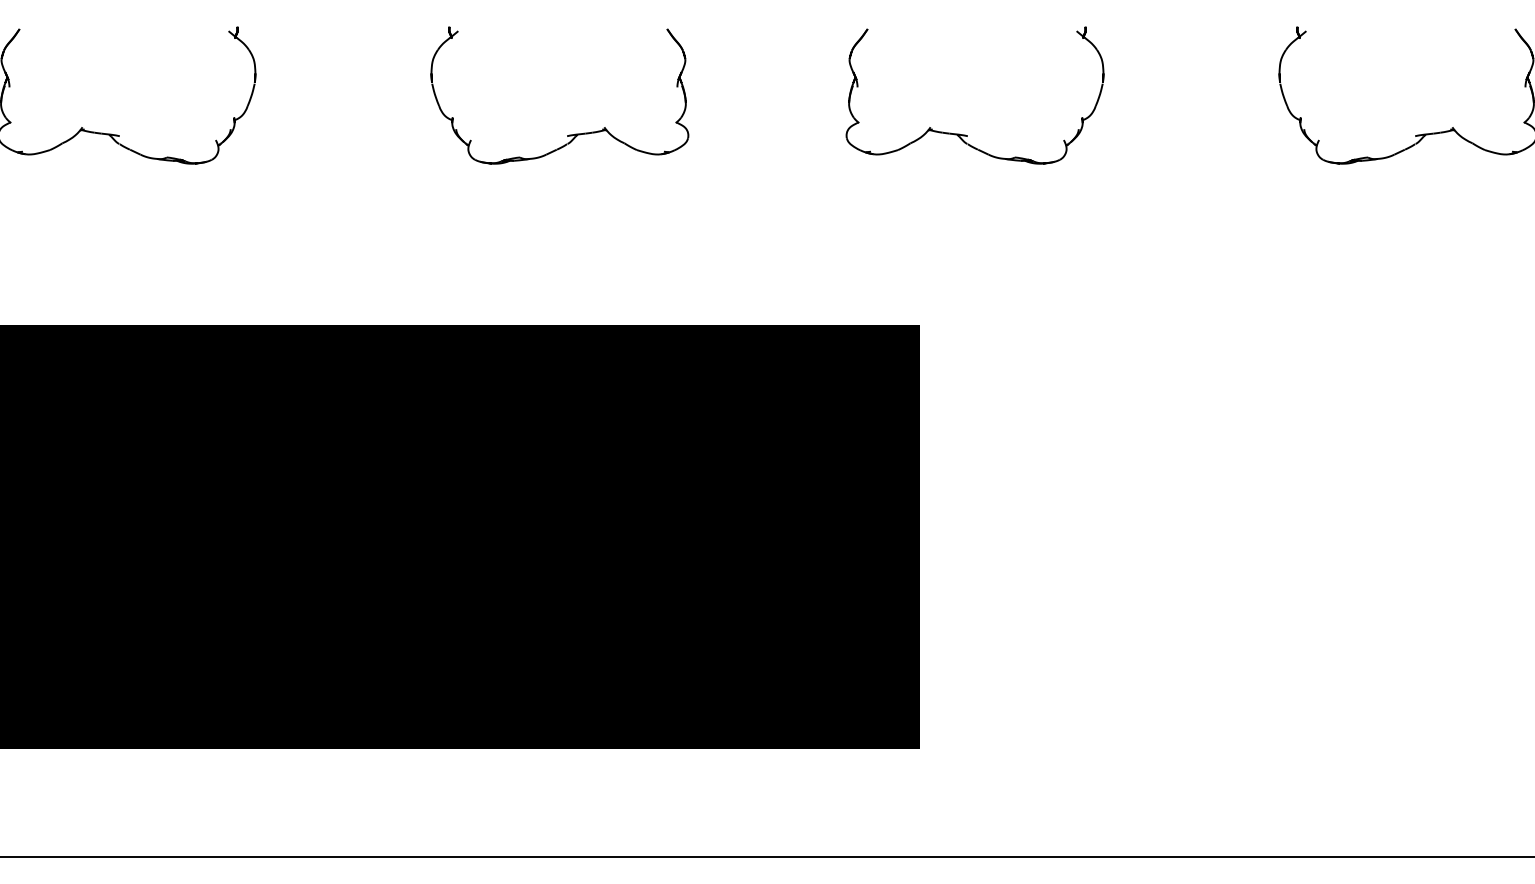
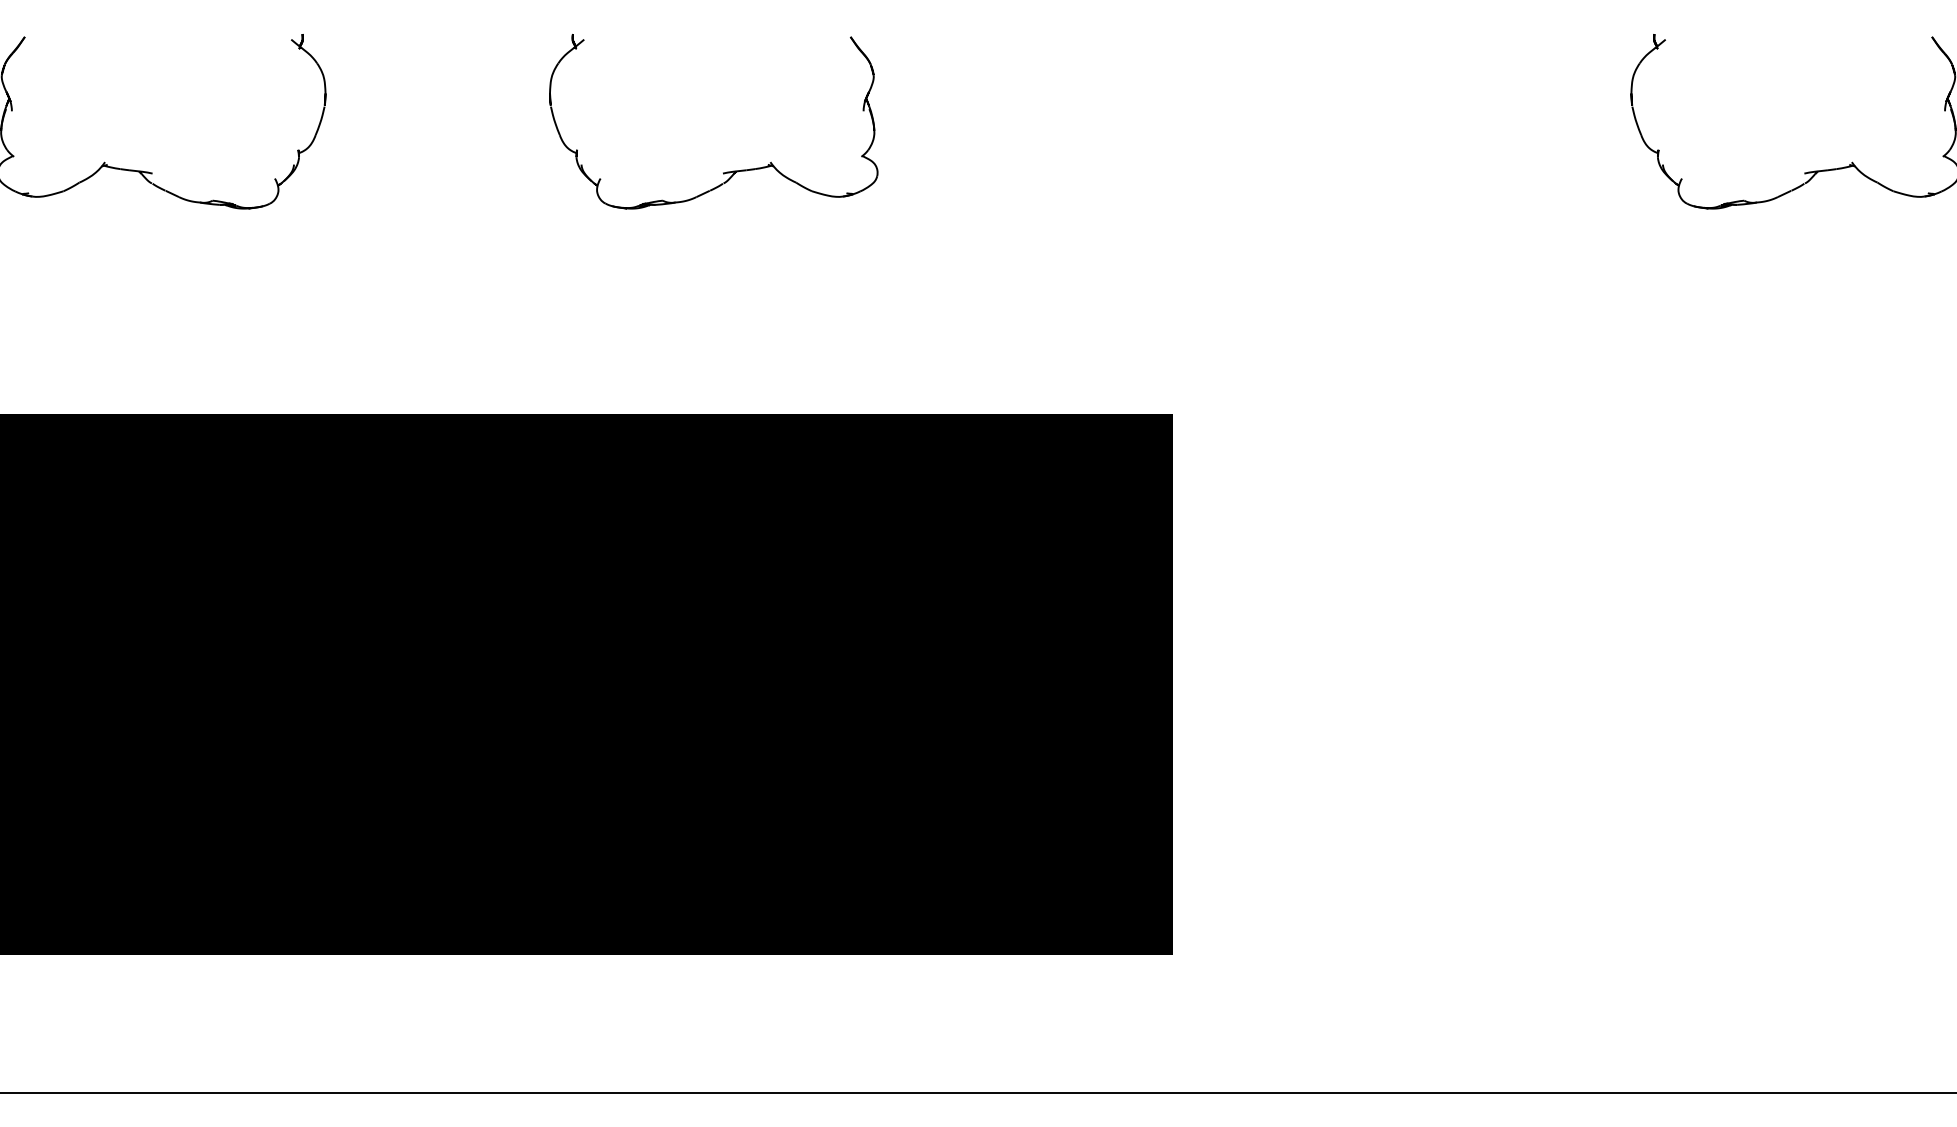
part: (965, 134) -> (1230, 171), removed

